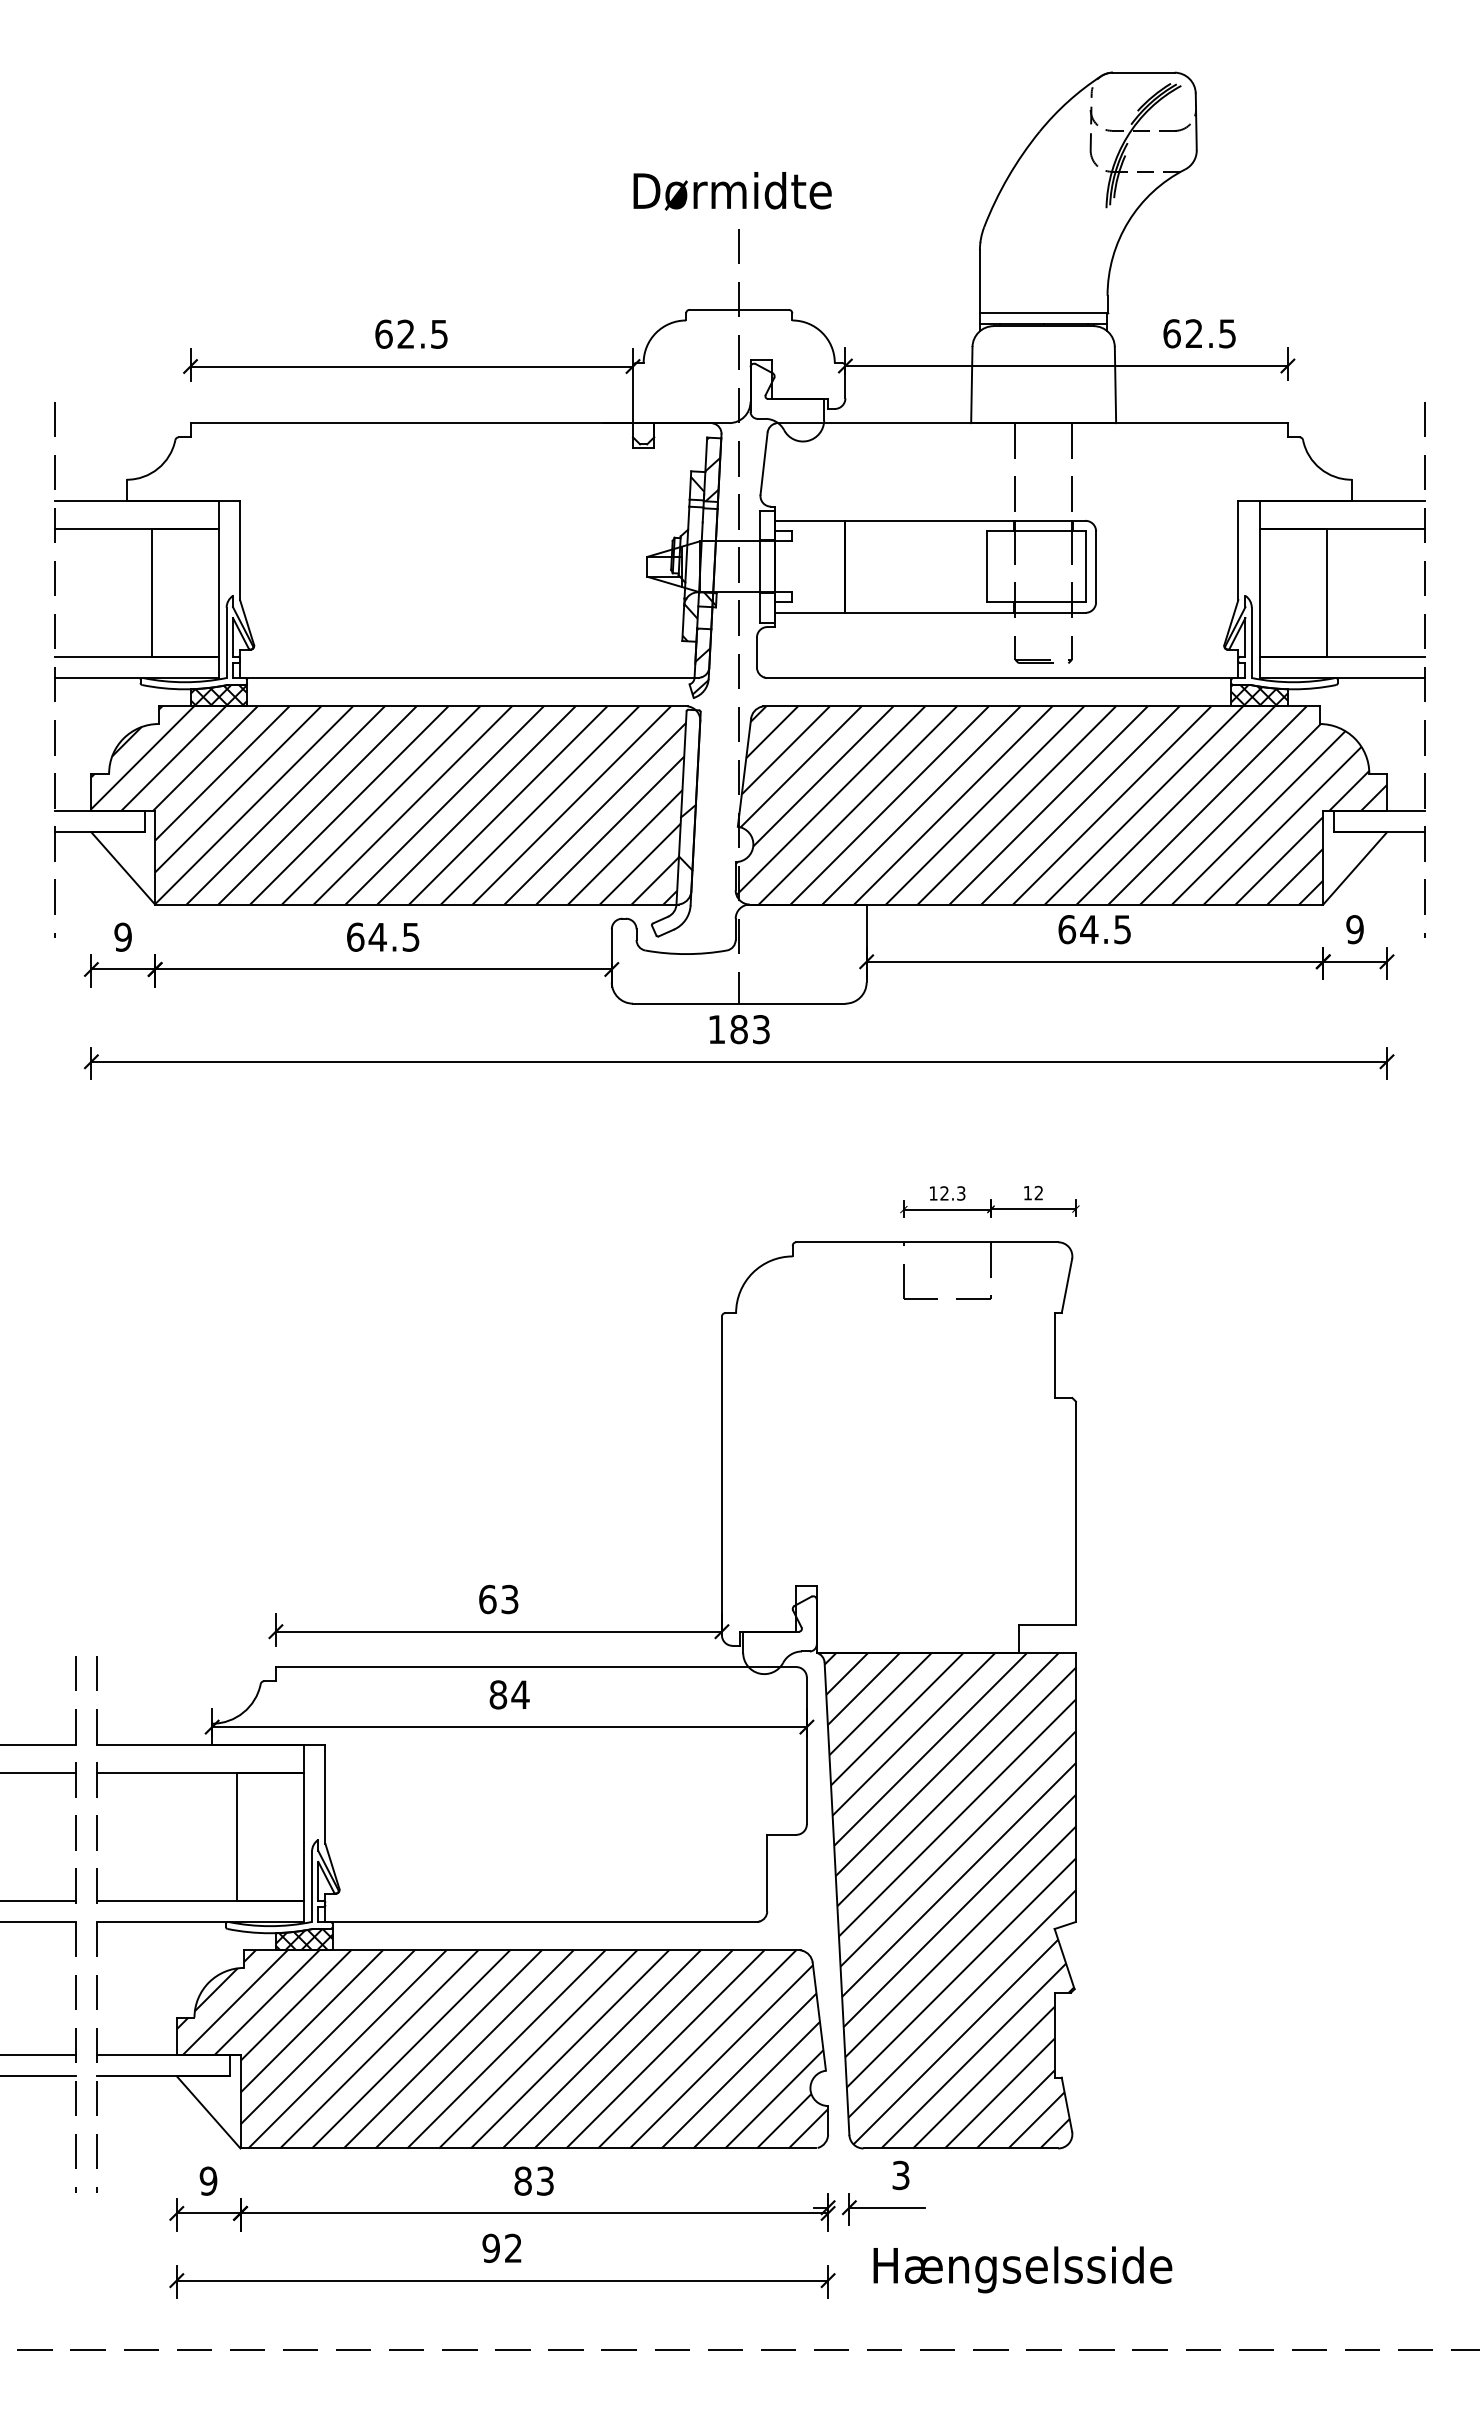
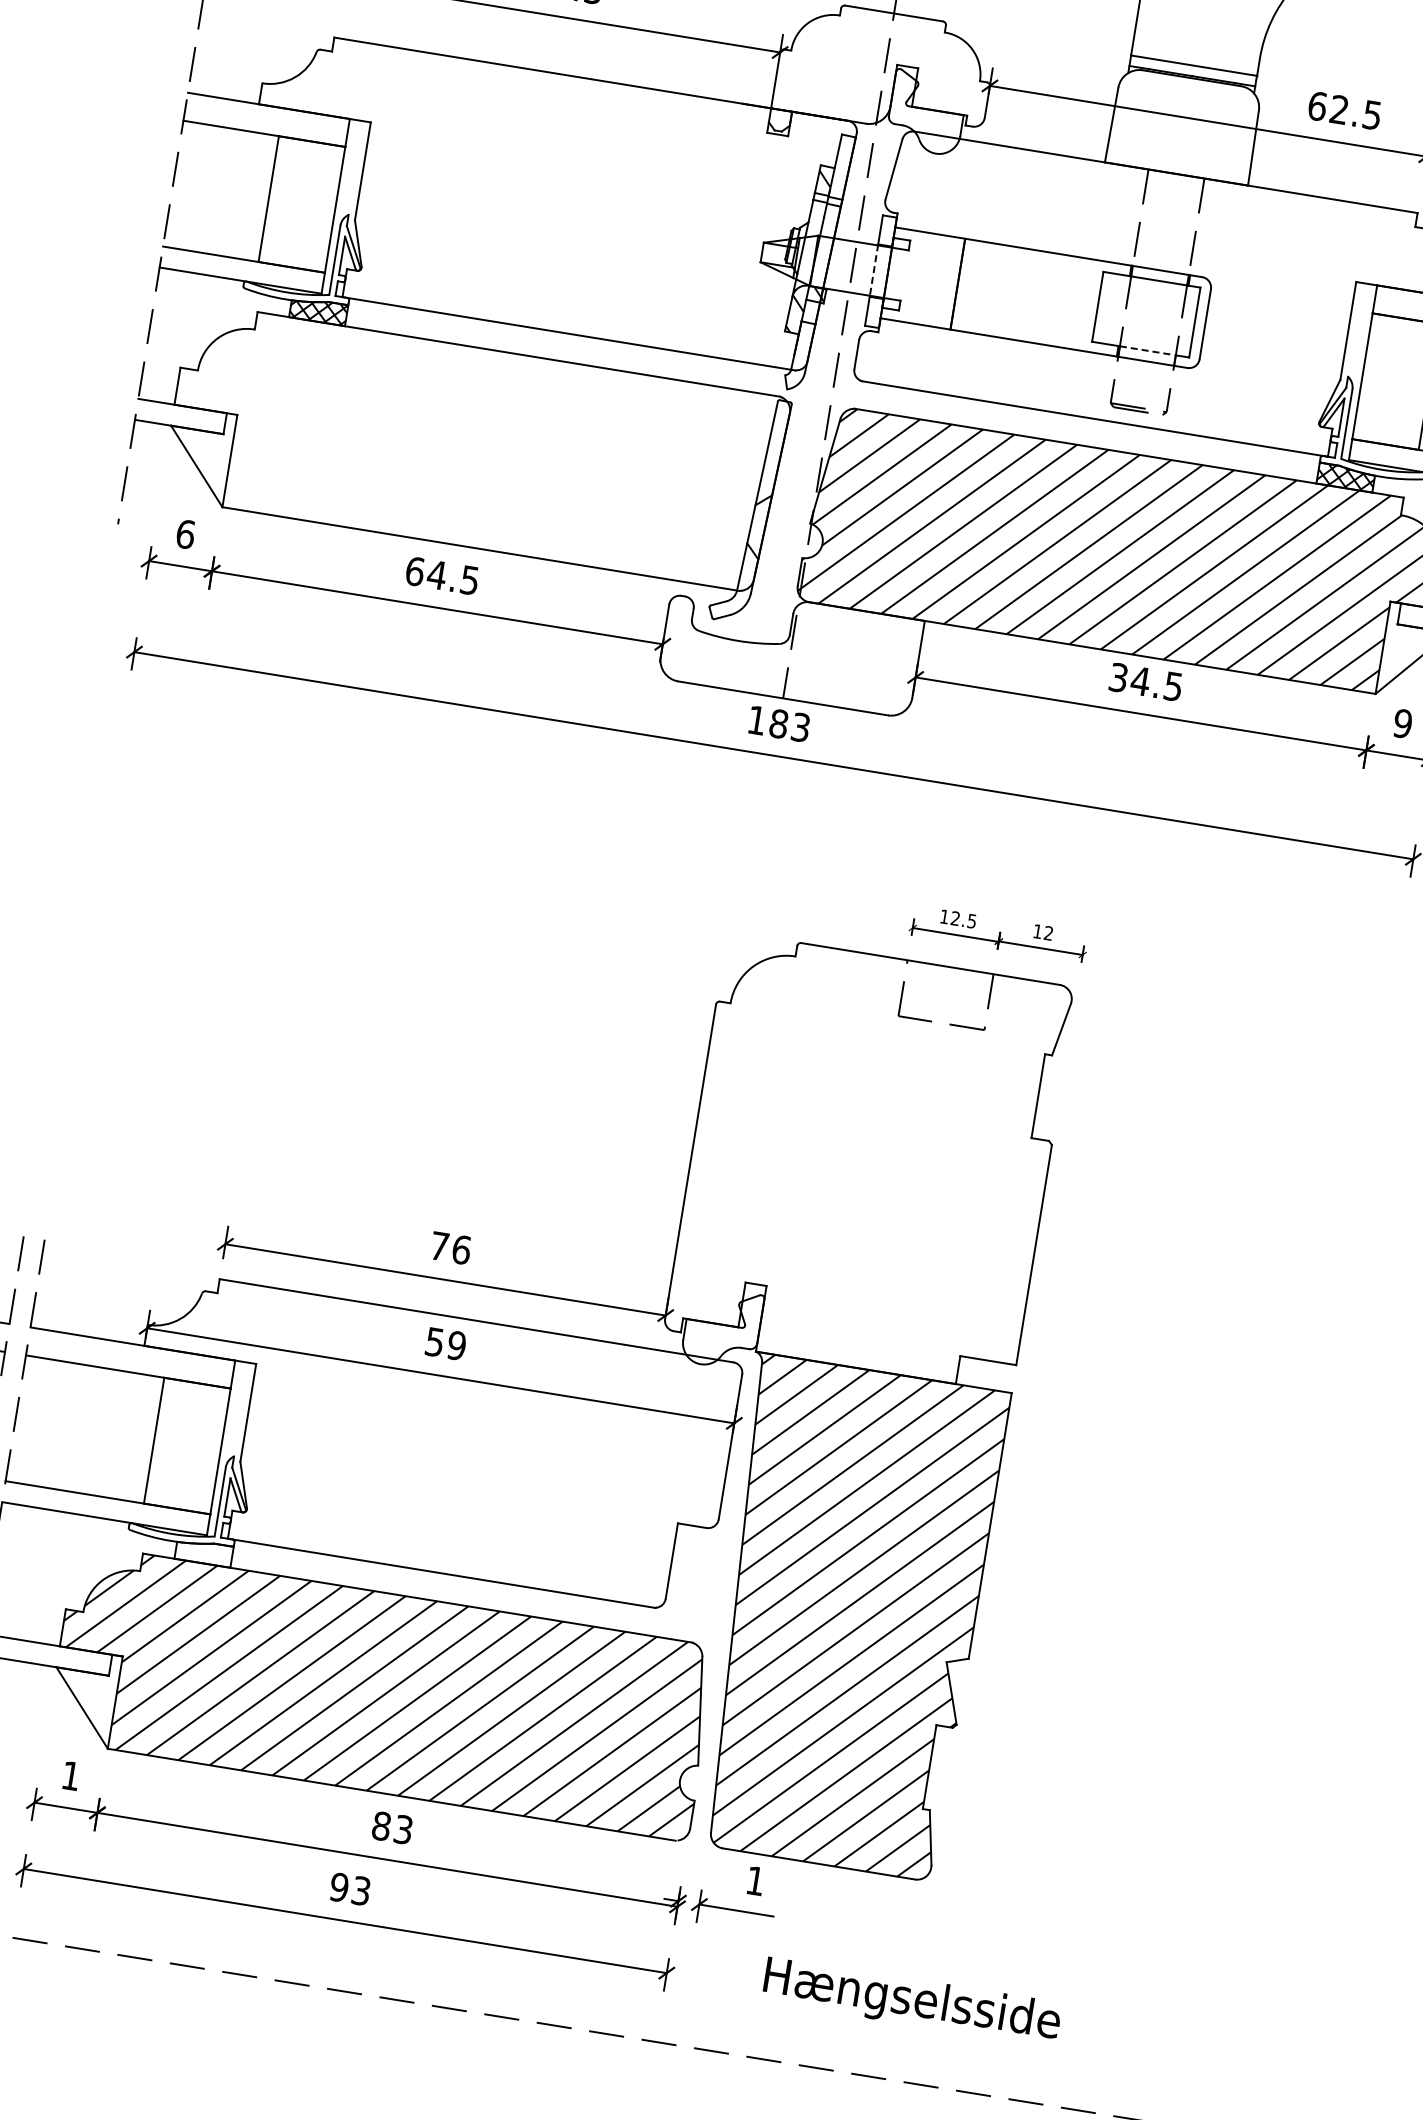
hatch: (712, 469) -> (842, 166), removed
line: (760, 566) -> (874, 270), solid -> dashed
line: (1042, 602) -> (1146, 350), solid -> dashed
hatch: (701, 661) -> (800, 354), removed
hatch: (388, 805) -> (468, 446), removed
text: (1067, 929) -> (1119, 677), 64.5 -> 34.5
text: (123, 936) -> (186, 533), 9 -> 6
text: (961, 1192) -> (972, 920), 12.3 -> 12.5
text: (498, 1599) -> (450, 1248), 63 -> 76
text: (509, 1694) -> (445, 1343), 84 -> 59
hatch: (303, 1939) -> (203, 1552), removed
text: (900, 2175) -> (755, 1880), 3 -> 1
text: (208, 2180) -> (71, 1775), 9 -> 1
text: (513, 2248) -> (361, 1891), 92 -> 93
text: (1022, 2269) -> (911, 2001), moved

